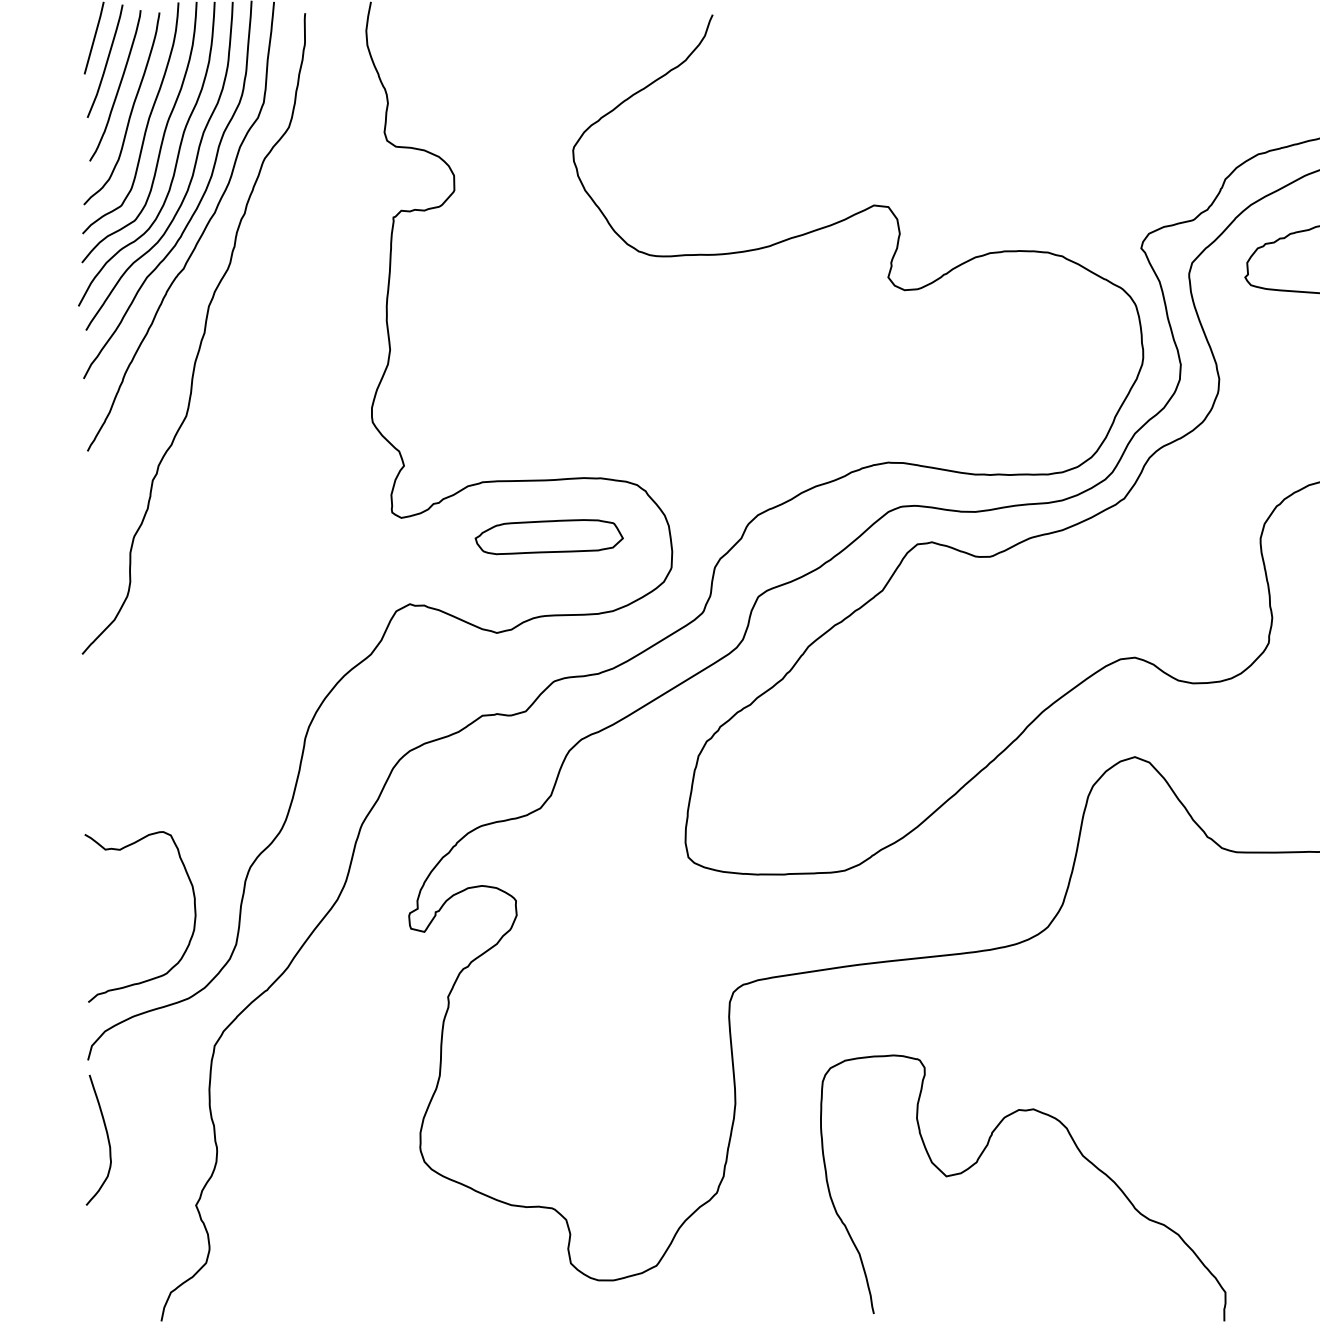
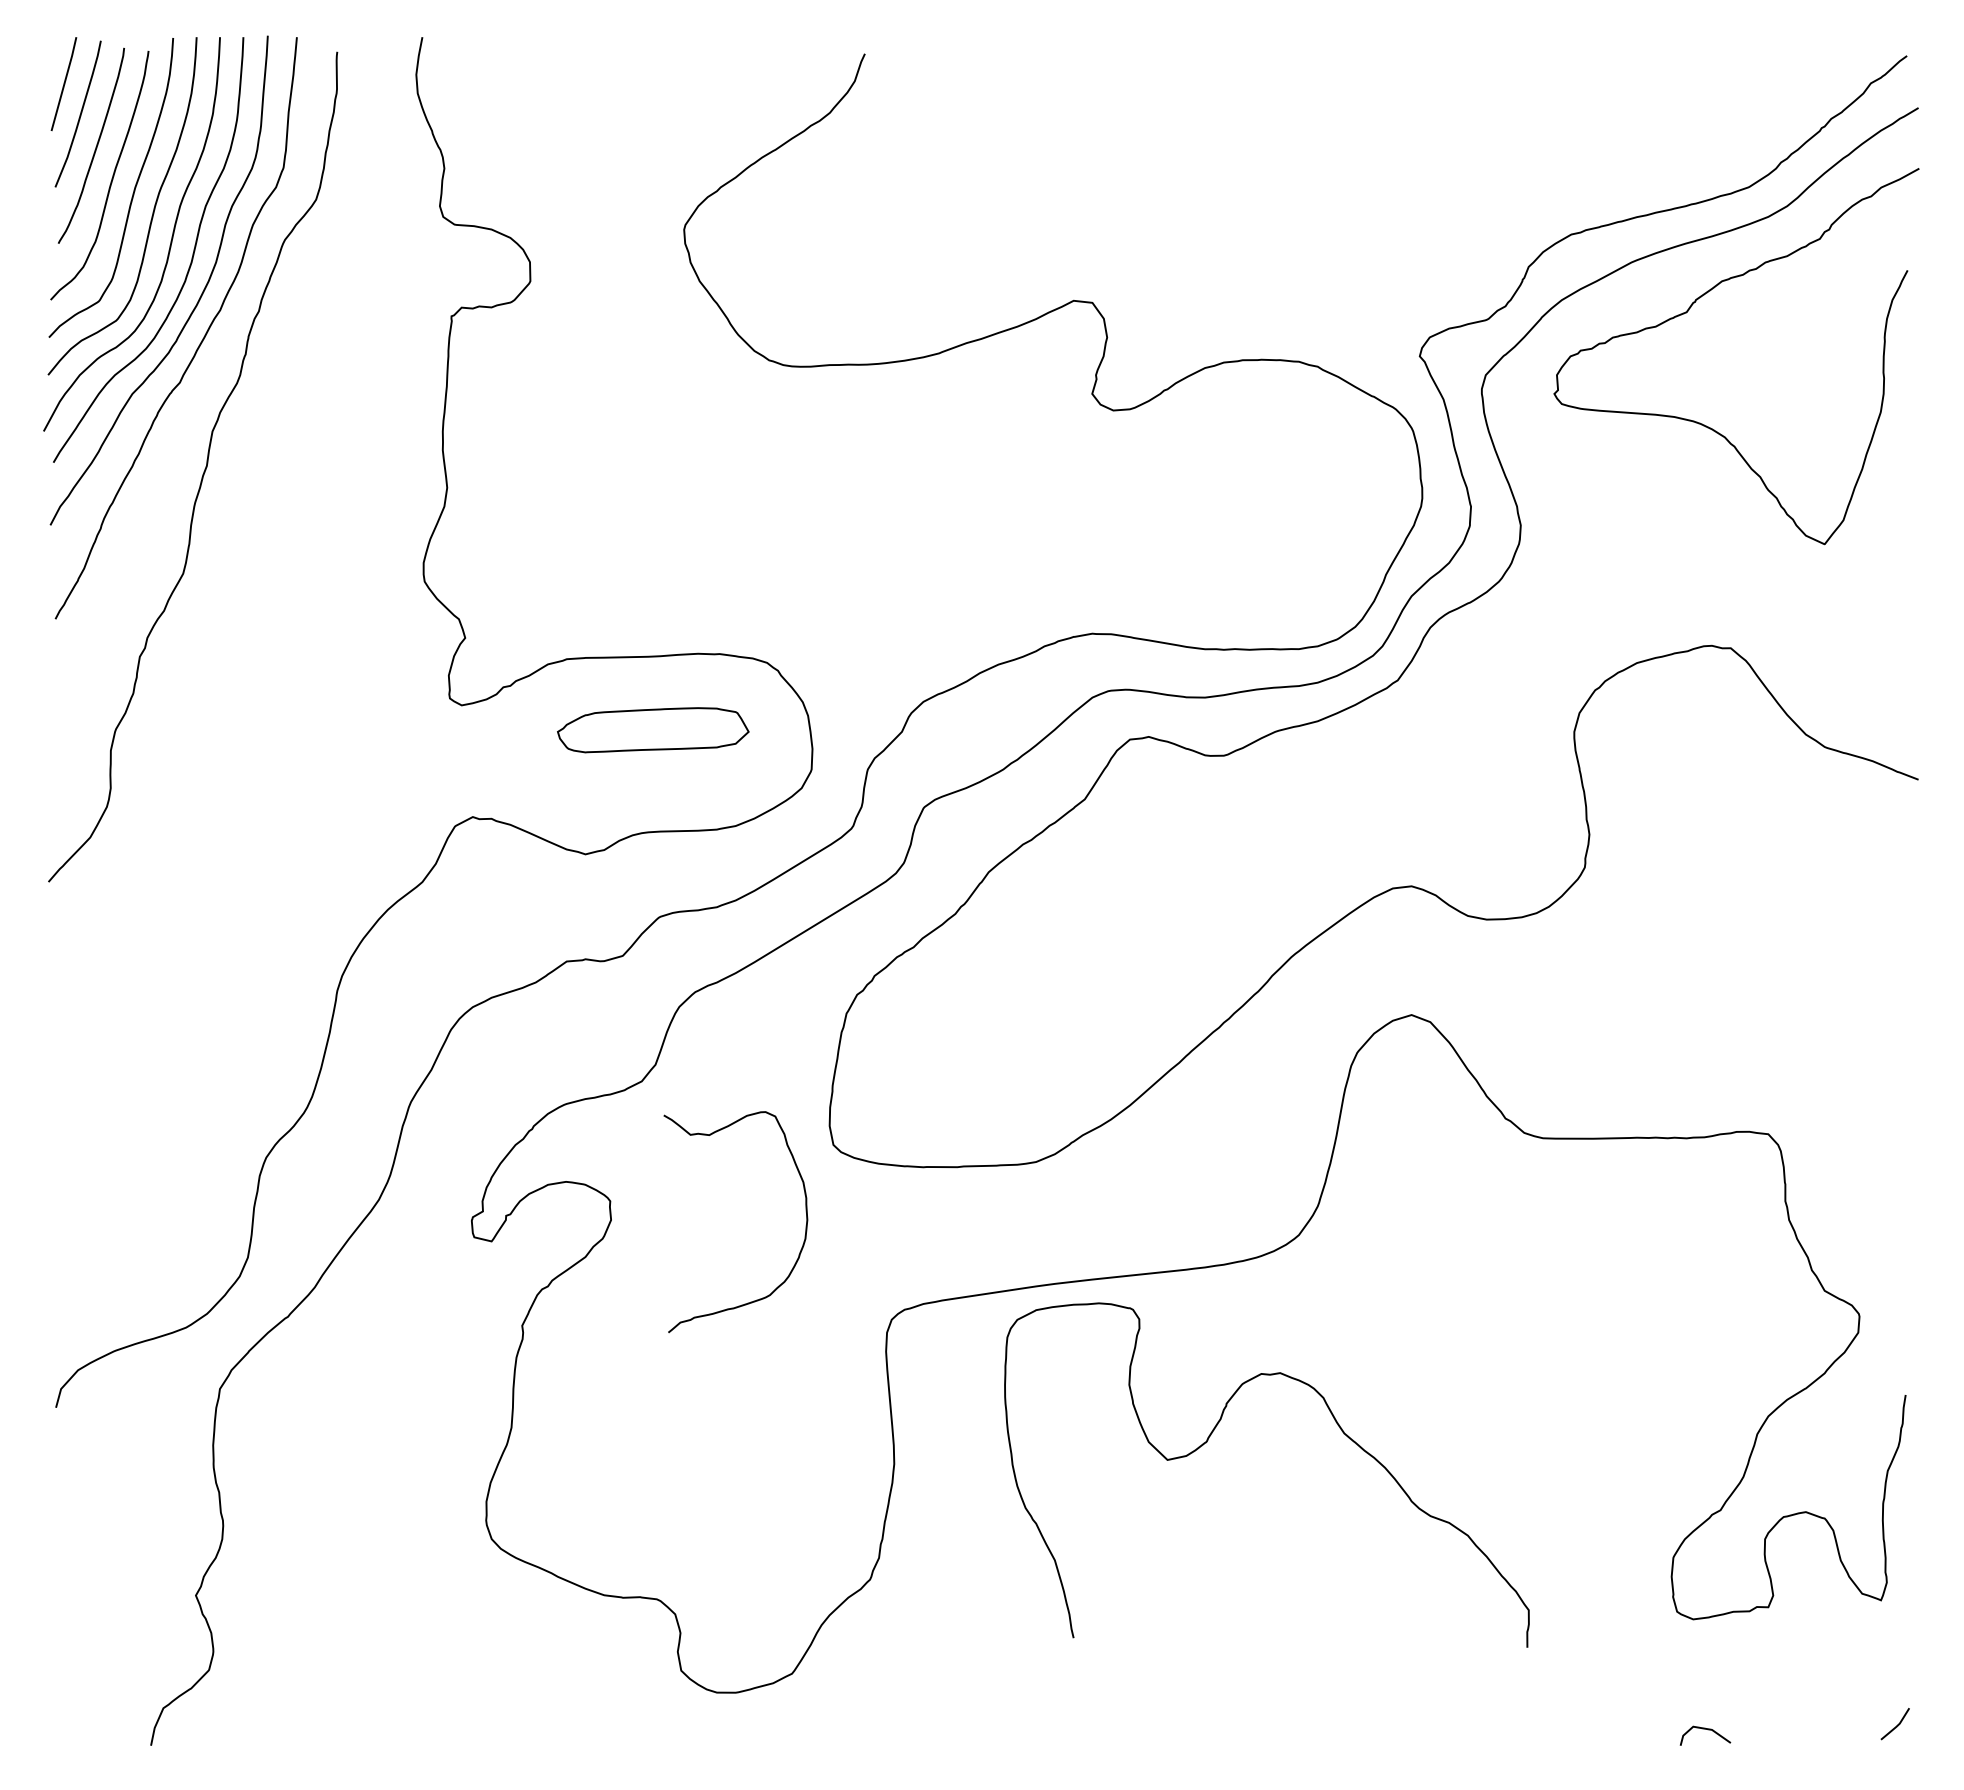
curve: (194, 919) -> (805, 1225), moved
curve: (106, 1136) -> (80, 1506), removed
curve: (977, 1162) -> (1207, 1442), moved

